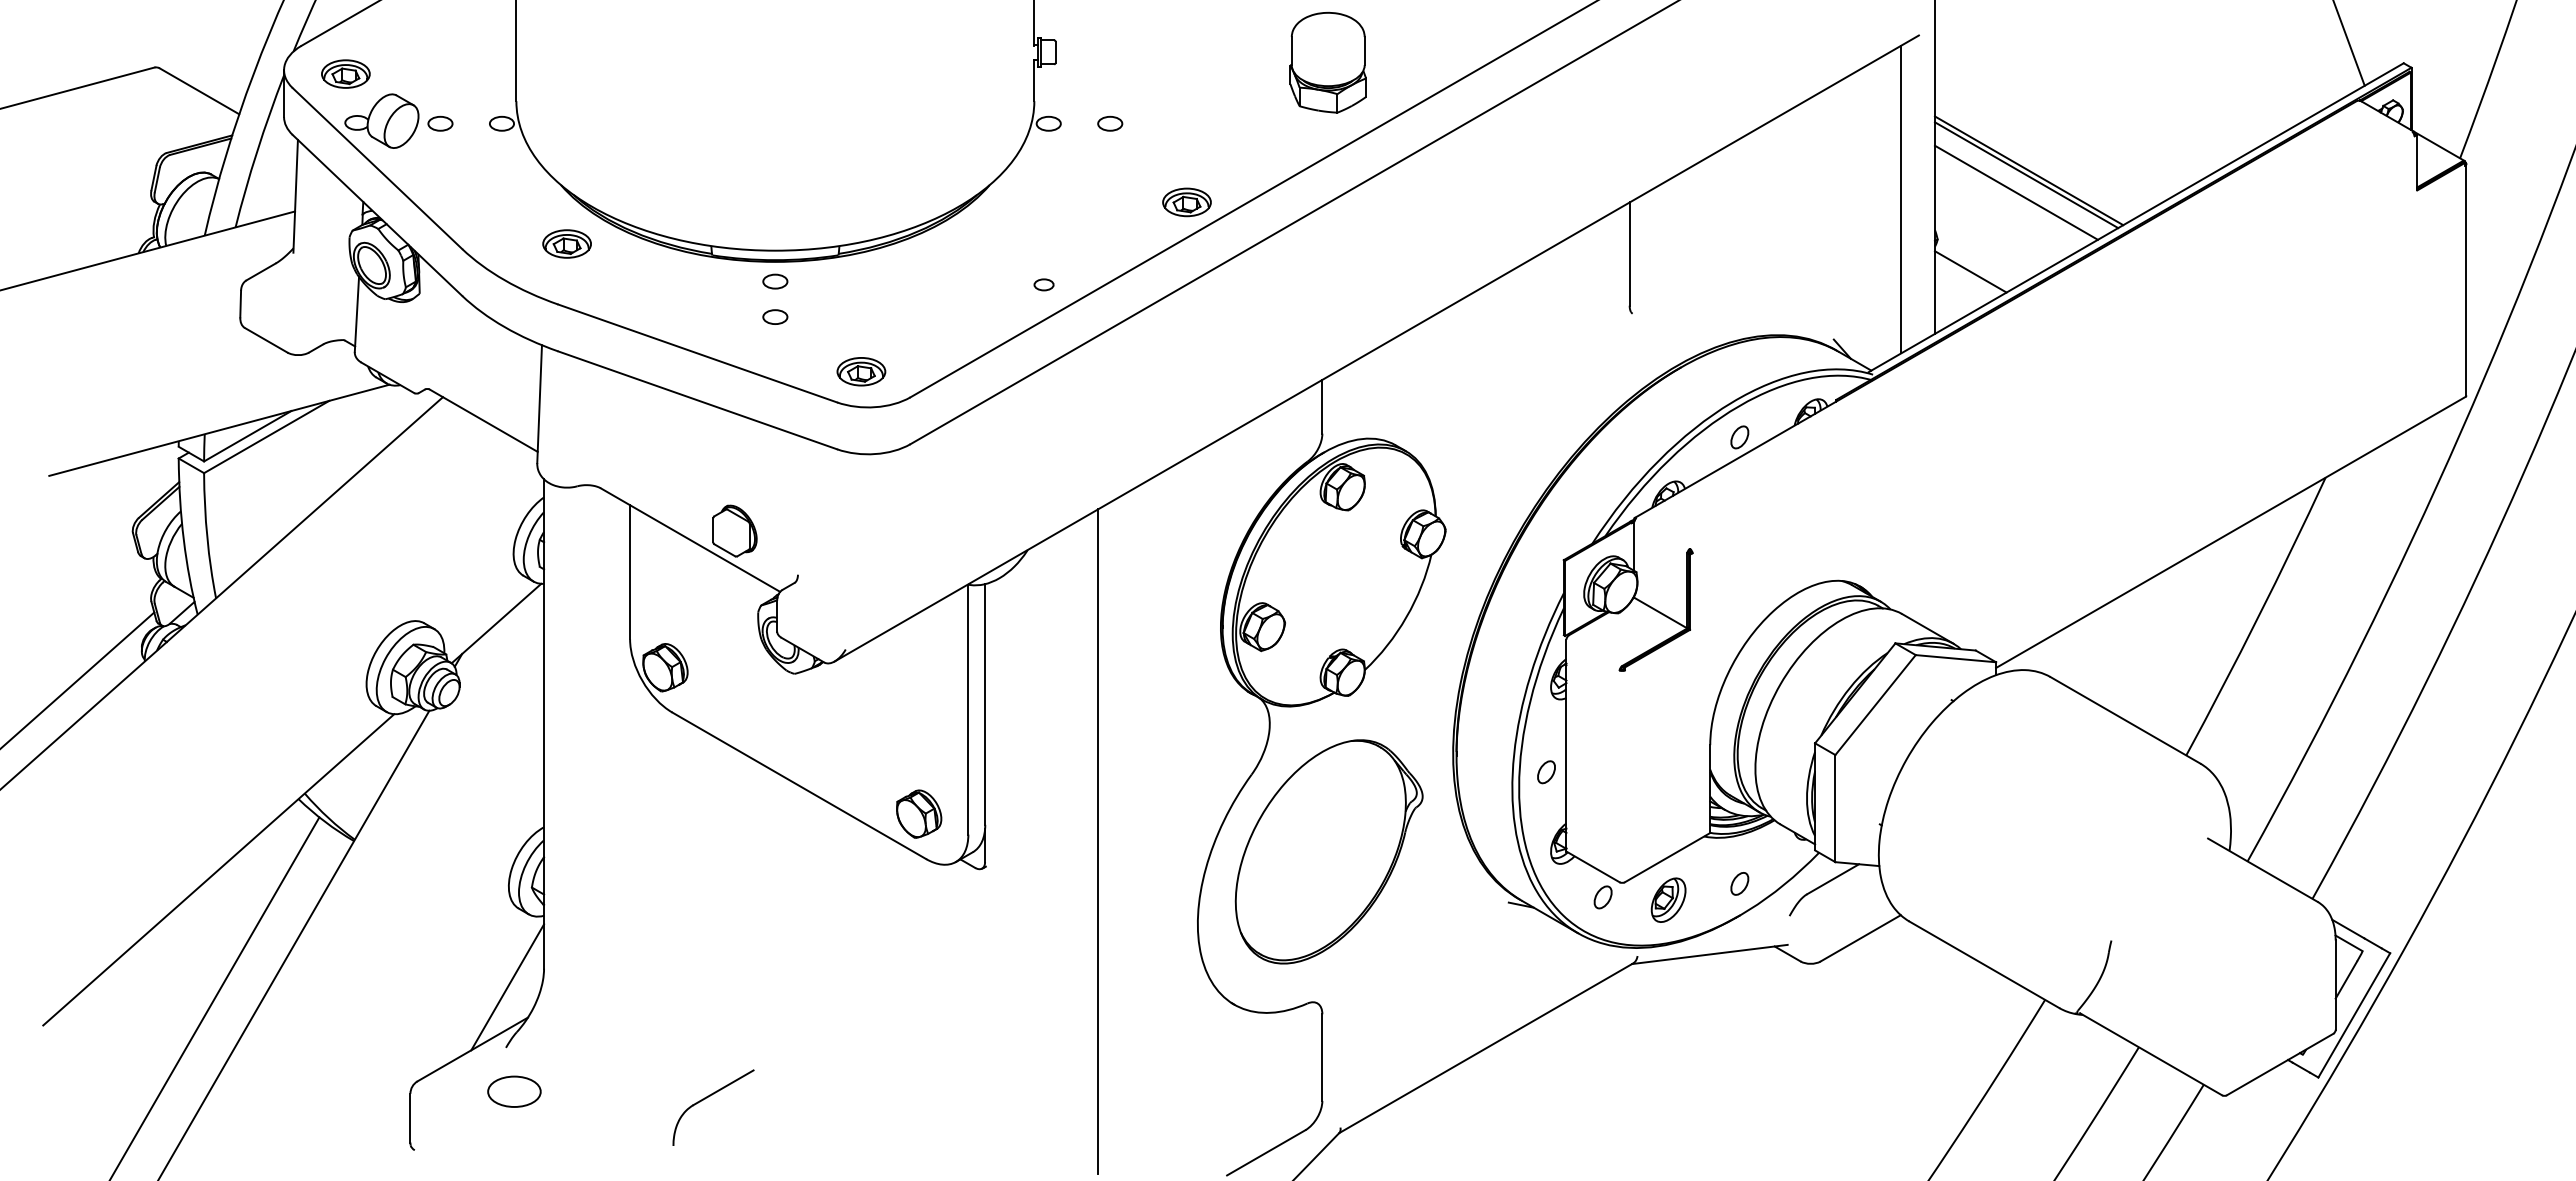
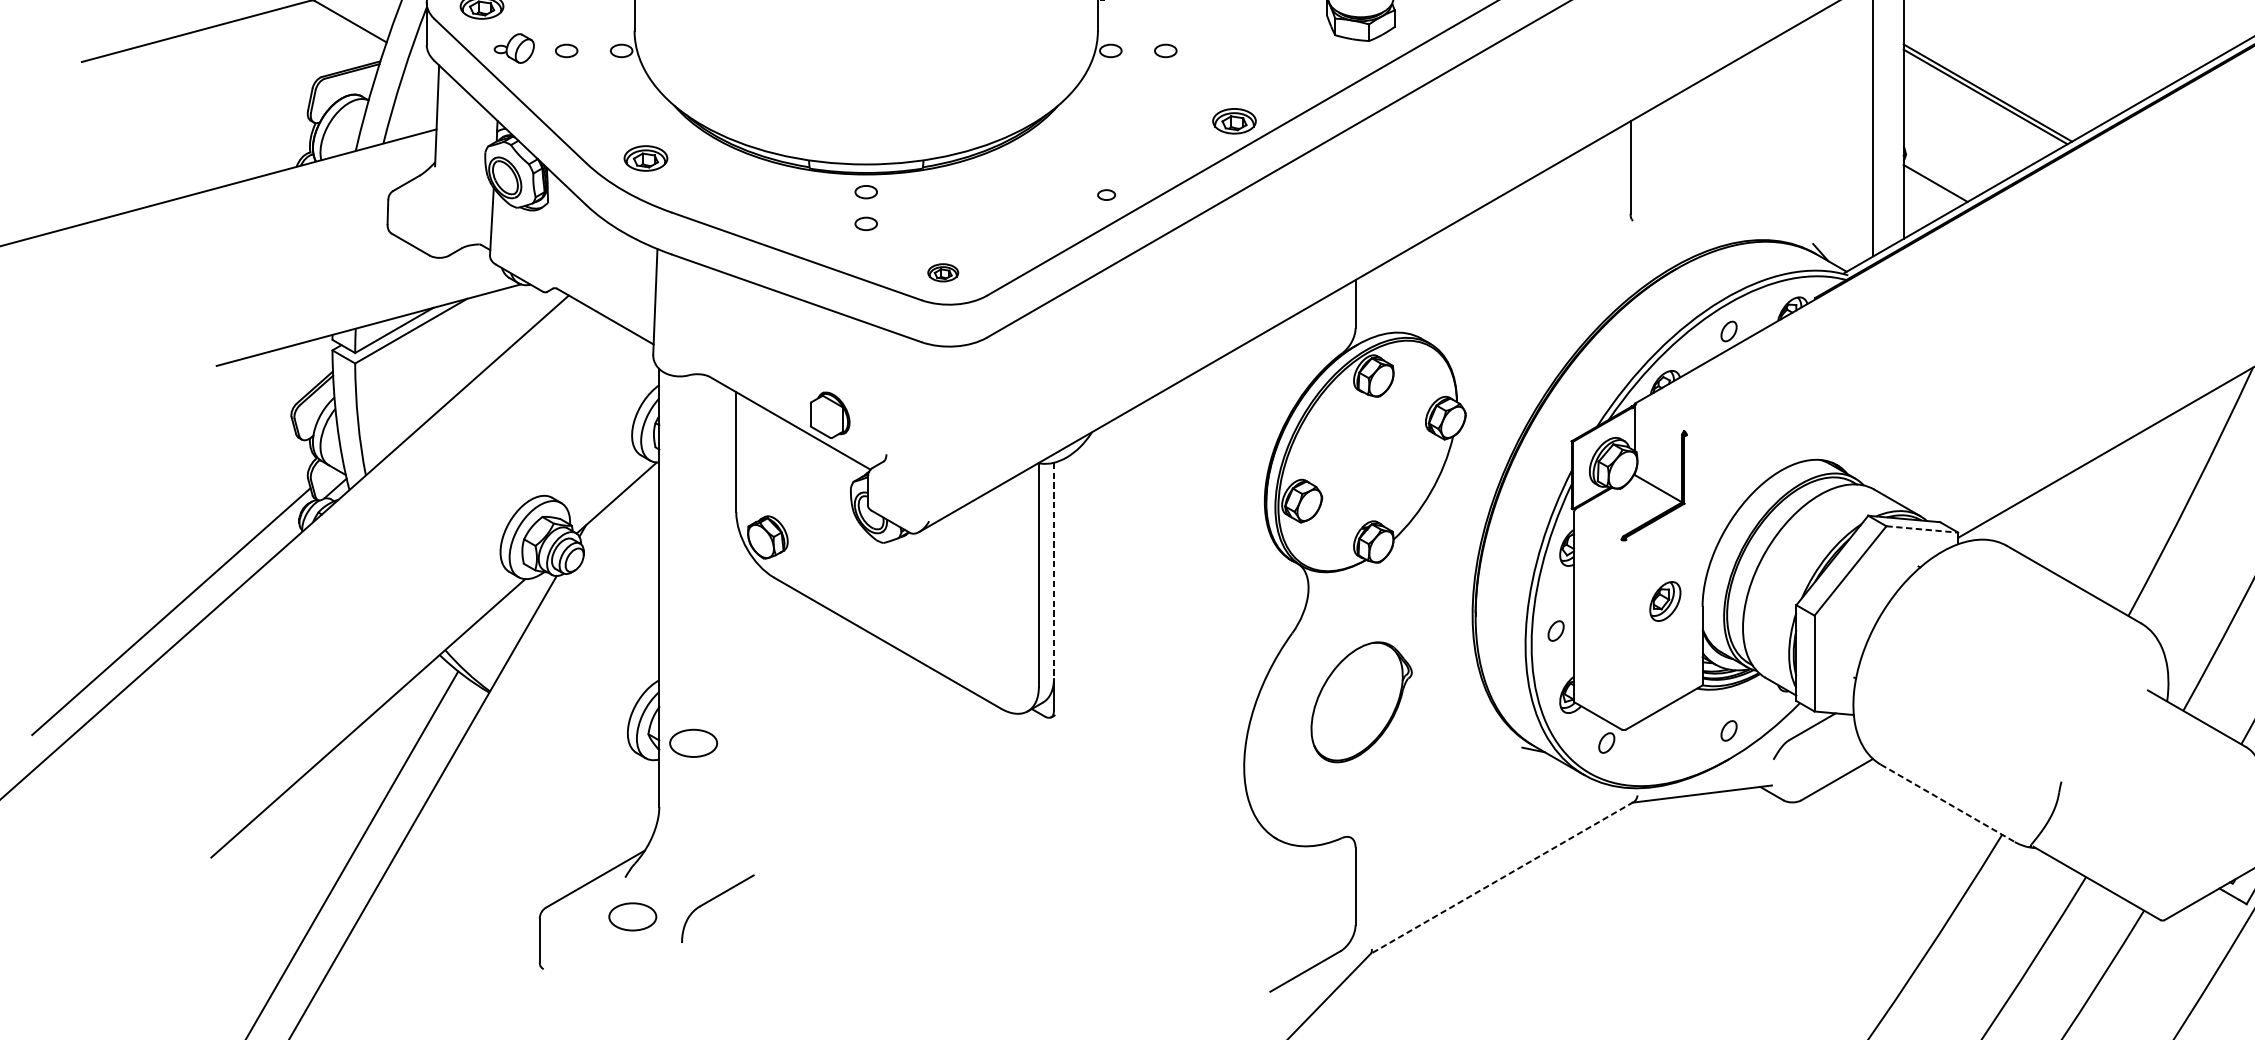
part: (381, 120) -> (513, 48), size x0.6
line: (2015, 192) -> (1975, 112), removed
part: (566, 243) -> (645, 158), moved
part: (861, 371) -> (943, 272), size x0.7
line: (1956, 658) -> (1922, 529), solid -> dashed
line: (985, 704) -> (1054, 570), solid -> dashed
part: (919, 813) -> (995, 667), removed
line: (1097, 841) -> (1154, 693), removed
part: (1328, 851) -> (1361, 701), size x0.6
part: (582, 897) -> (693, 743), added
part: (1668, 899) -> (1665, 600), moved
line: (1984, 965) -> (1947, 803), solid -> dashed
line: (507, 987) -> (626, 823), removed
line: (1486, 1048) -> (1502, 878), solid -> dashed
part: (707, 1098) -> (712, 900), moved

